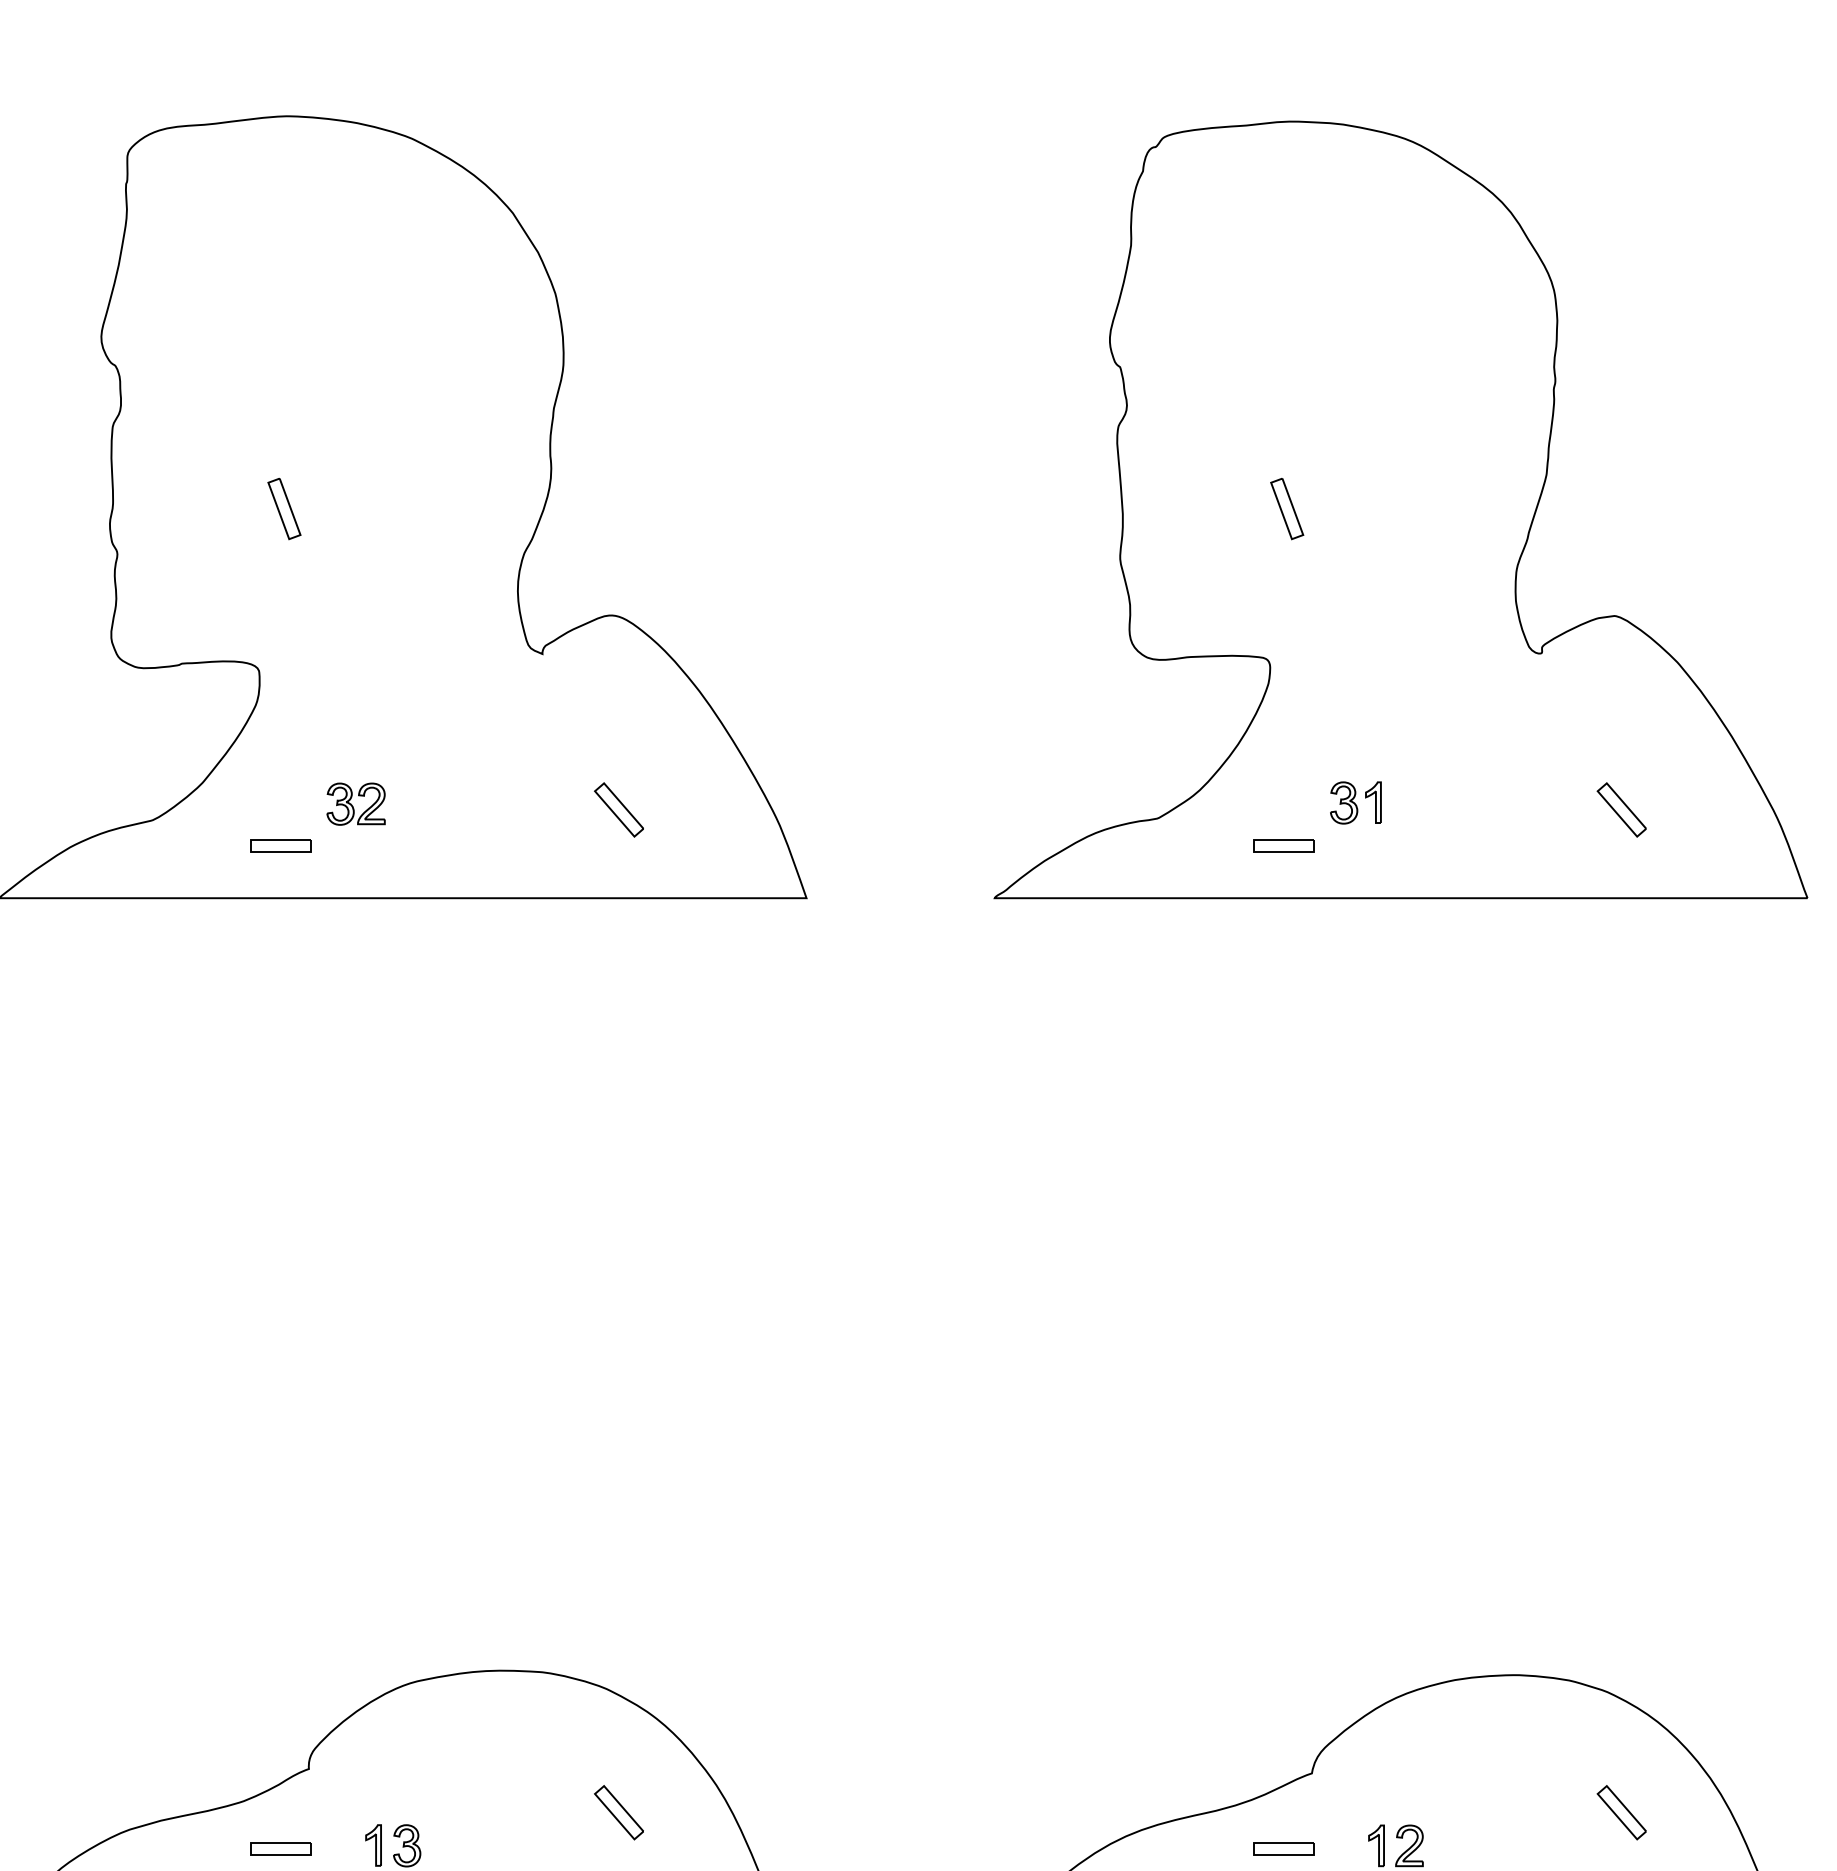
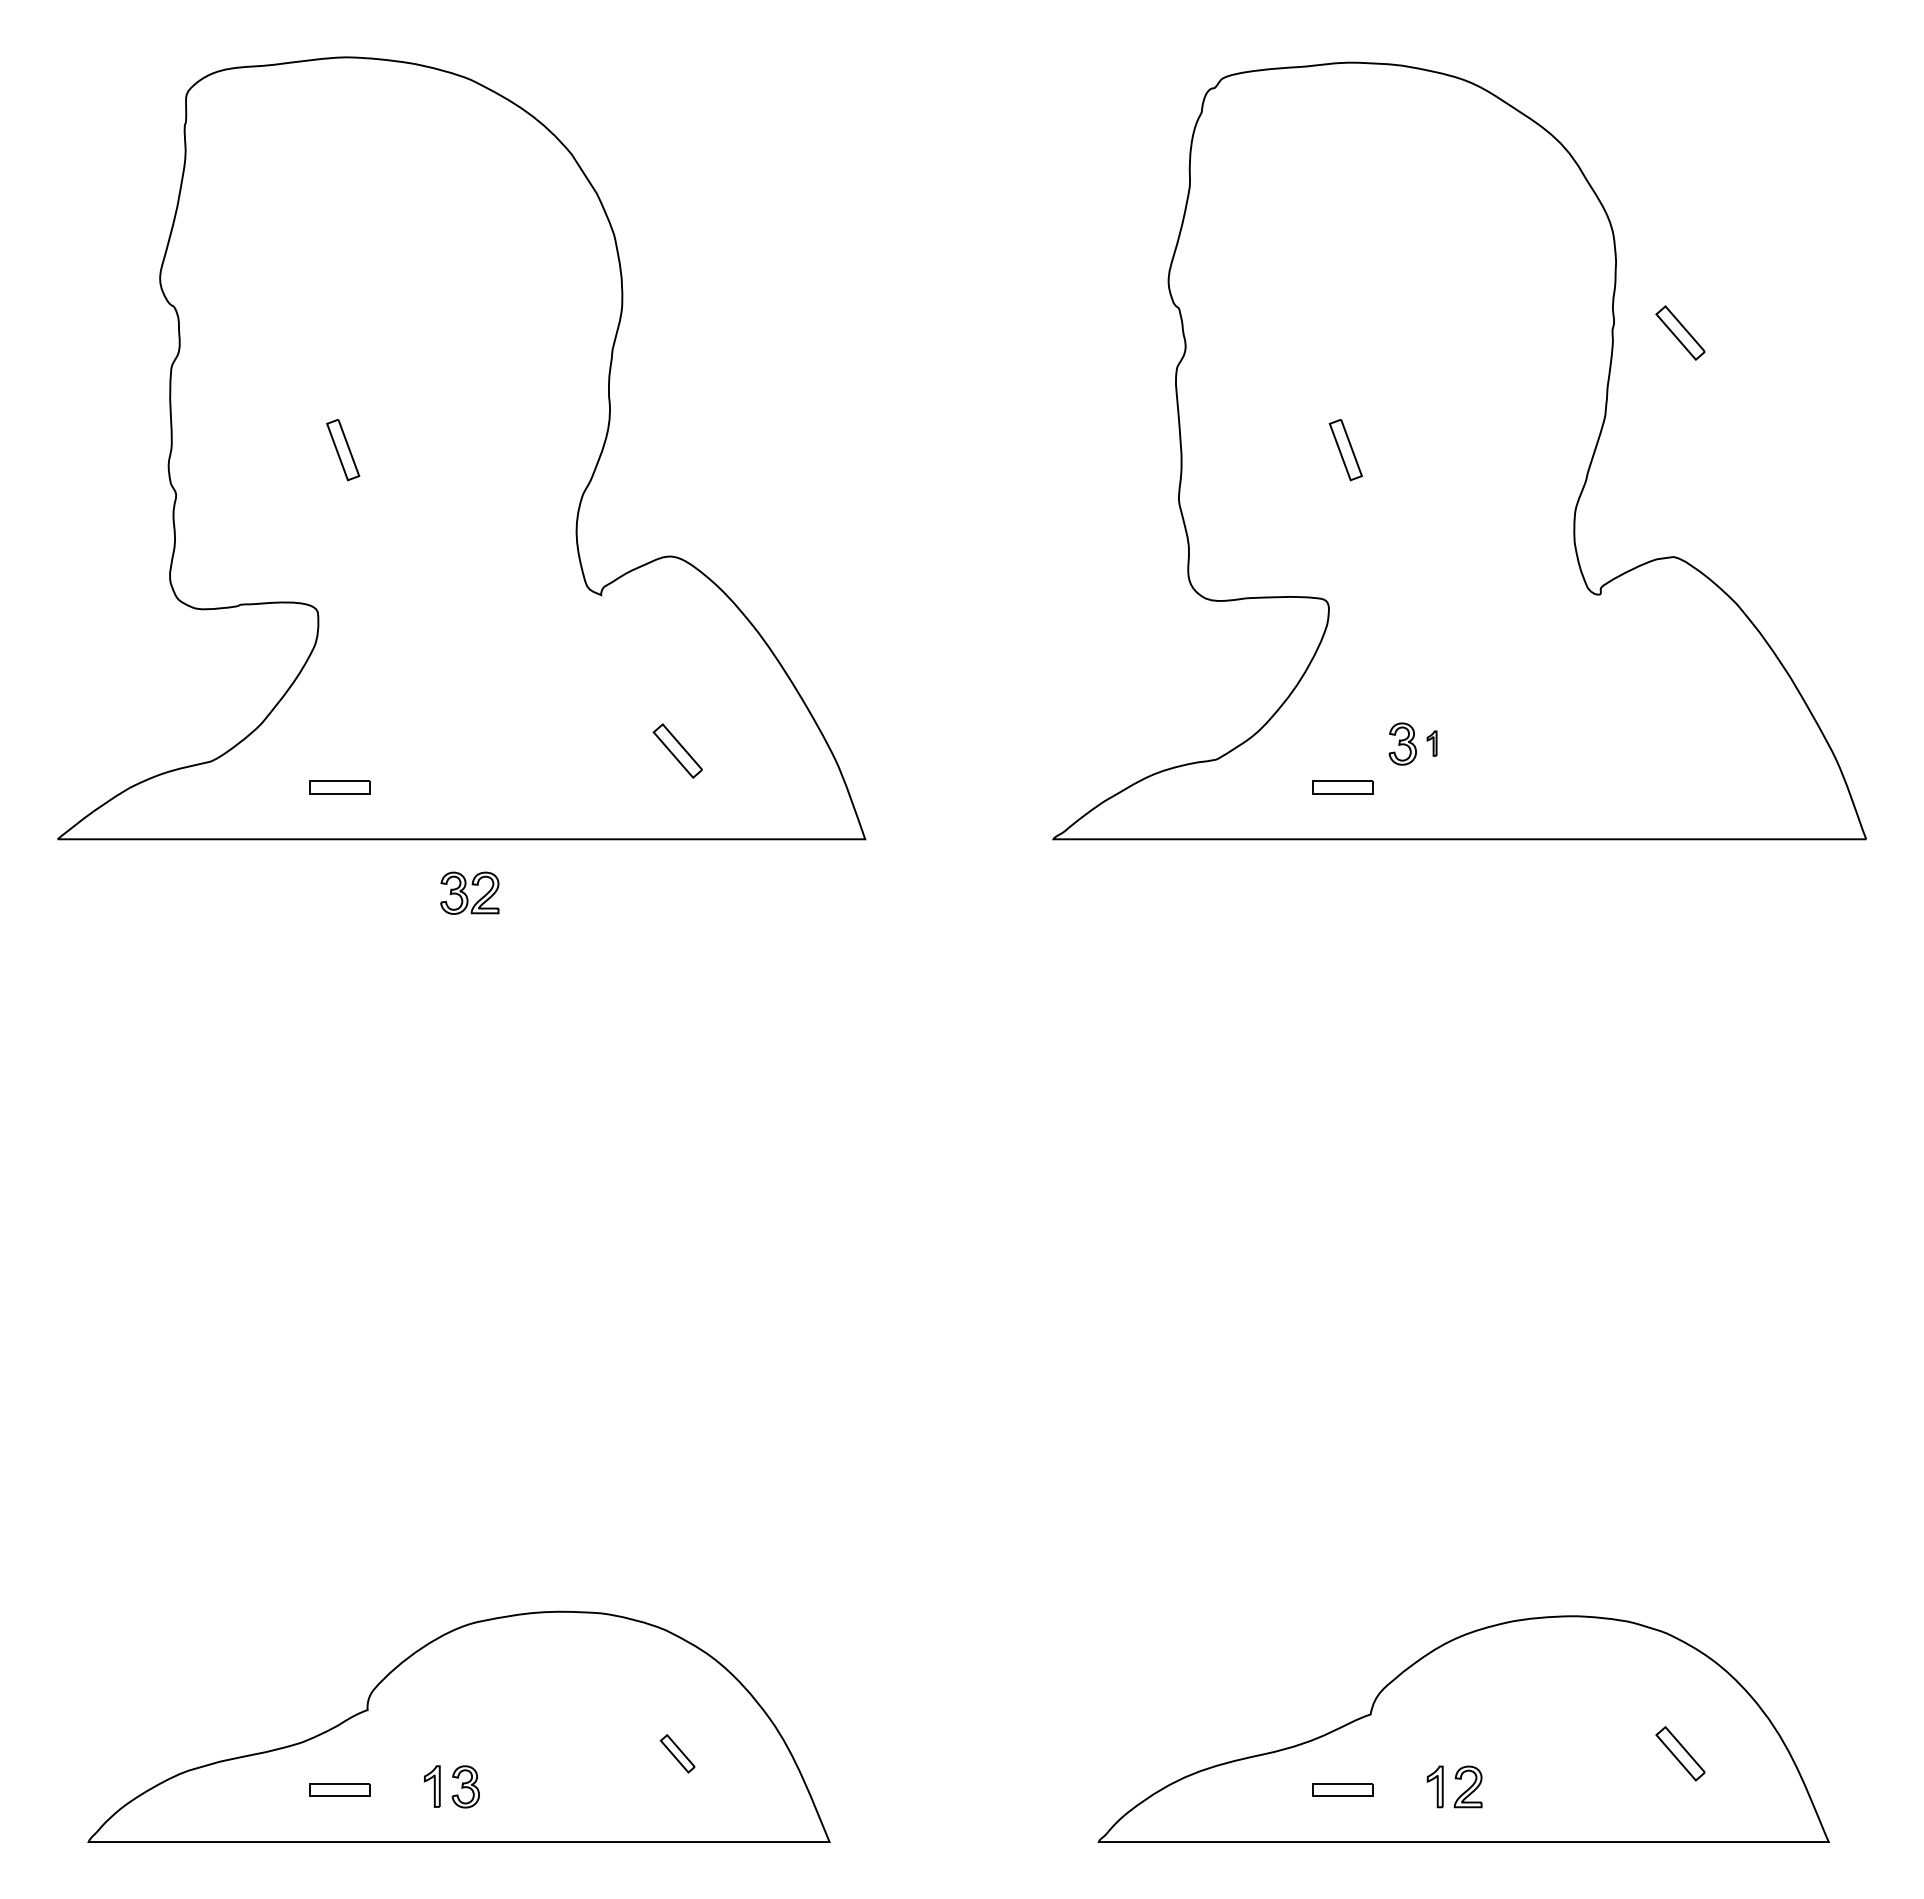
part: (1372, 802) -> (1431, 743), size x0.6
part: (355, 803) -> (469, 892), moved
part: (1621, 809) -> (1680, 332), moved
part: (618, 1812) -> (677, 1753), size x0.7

